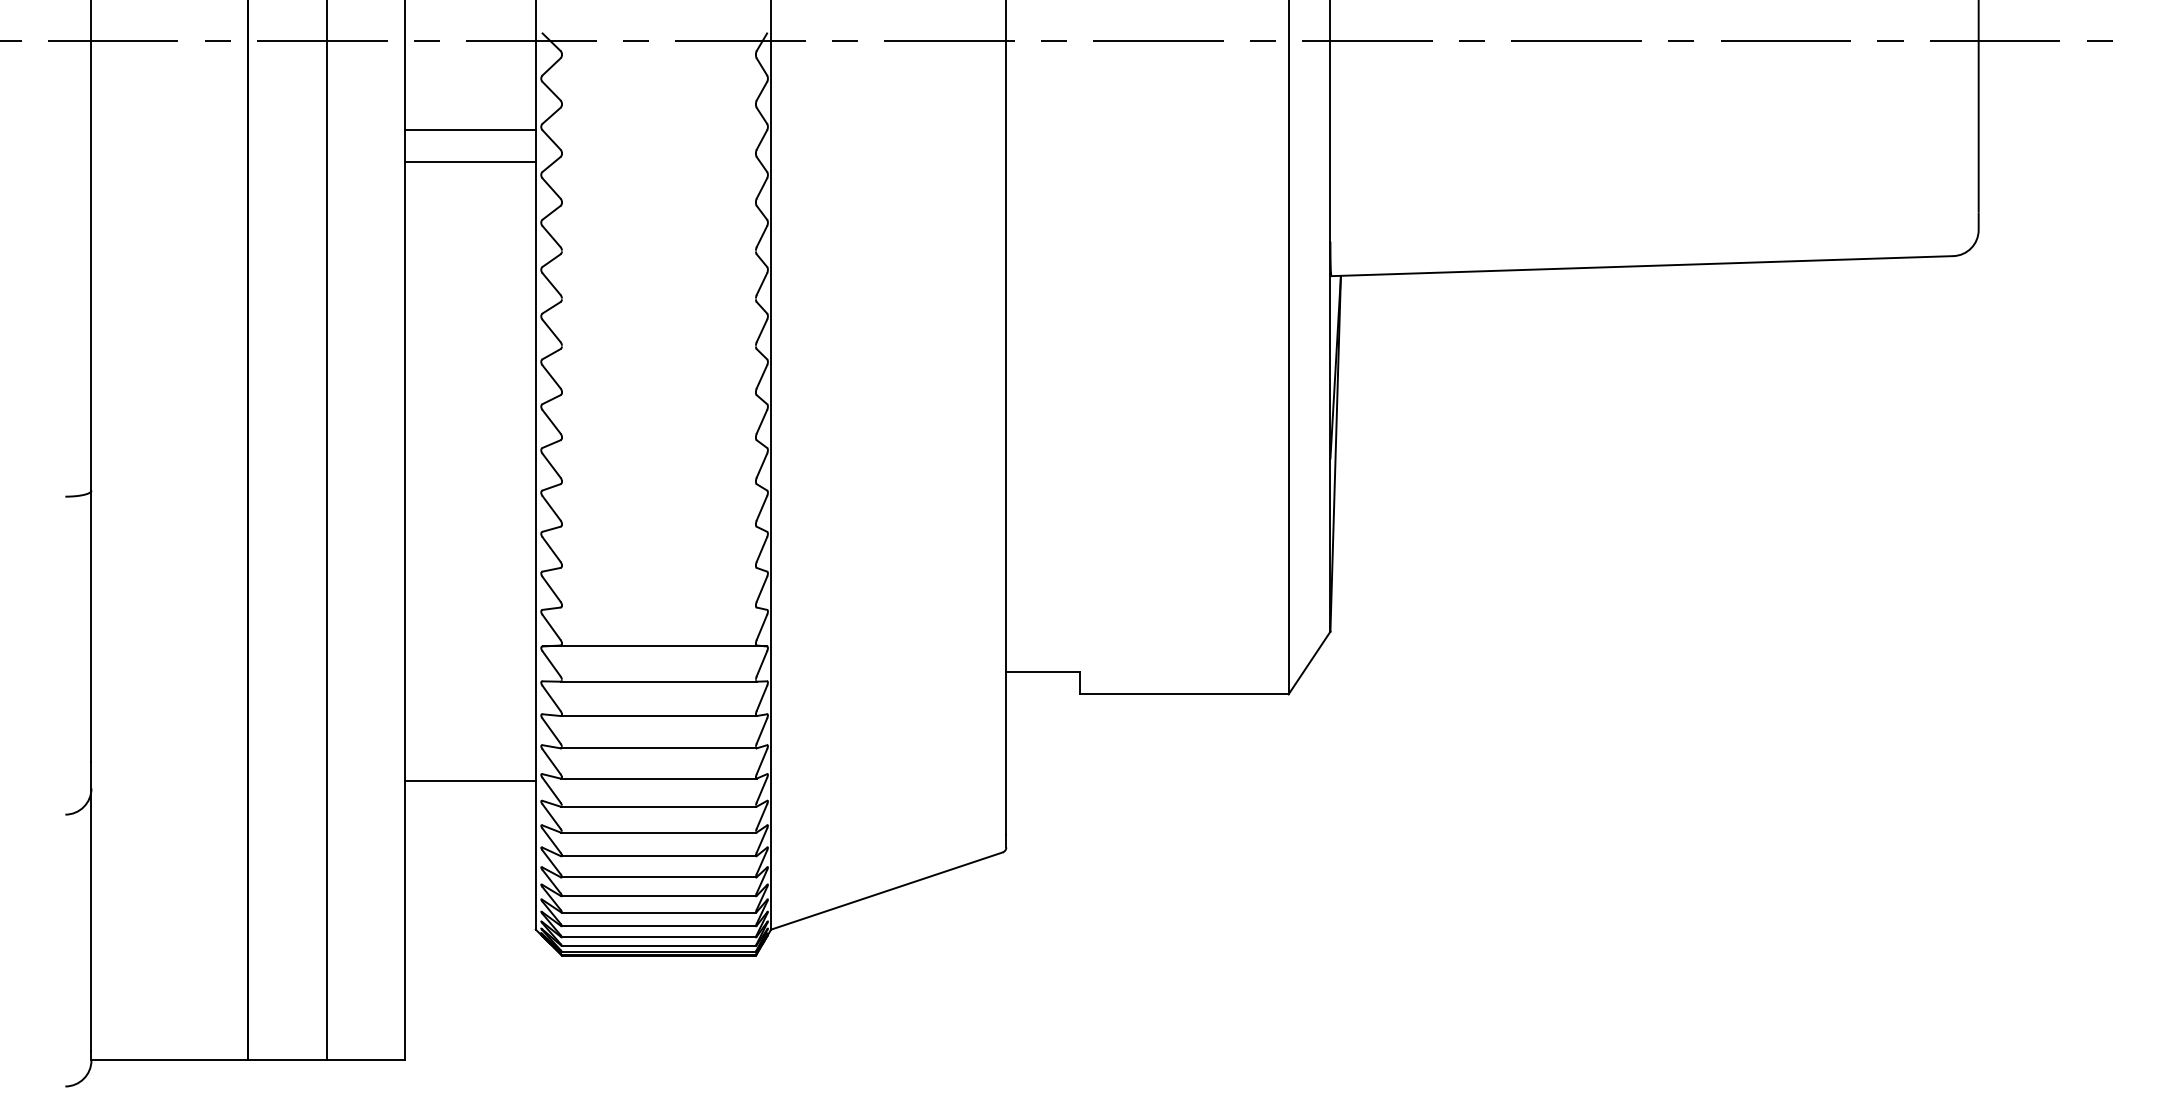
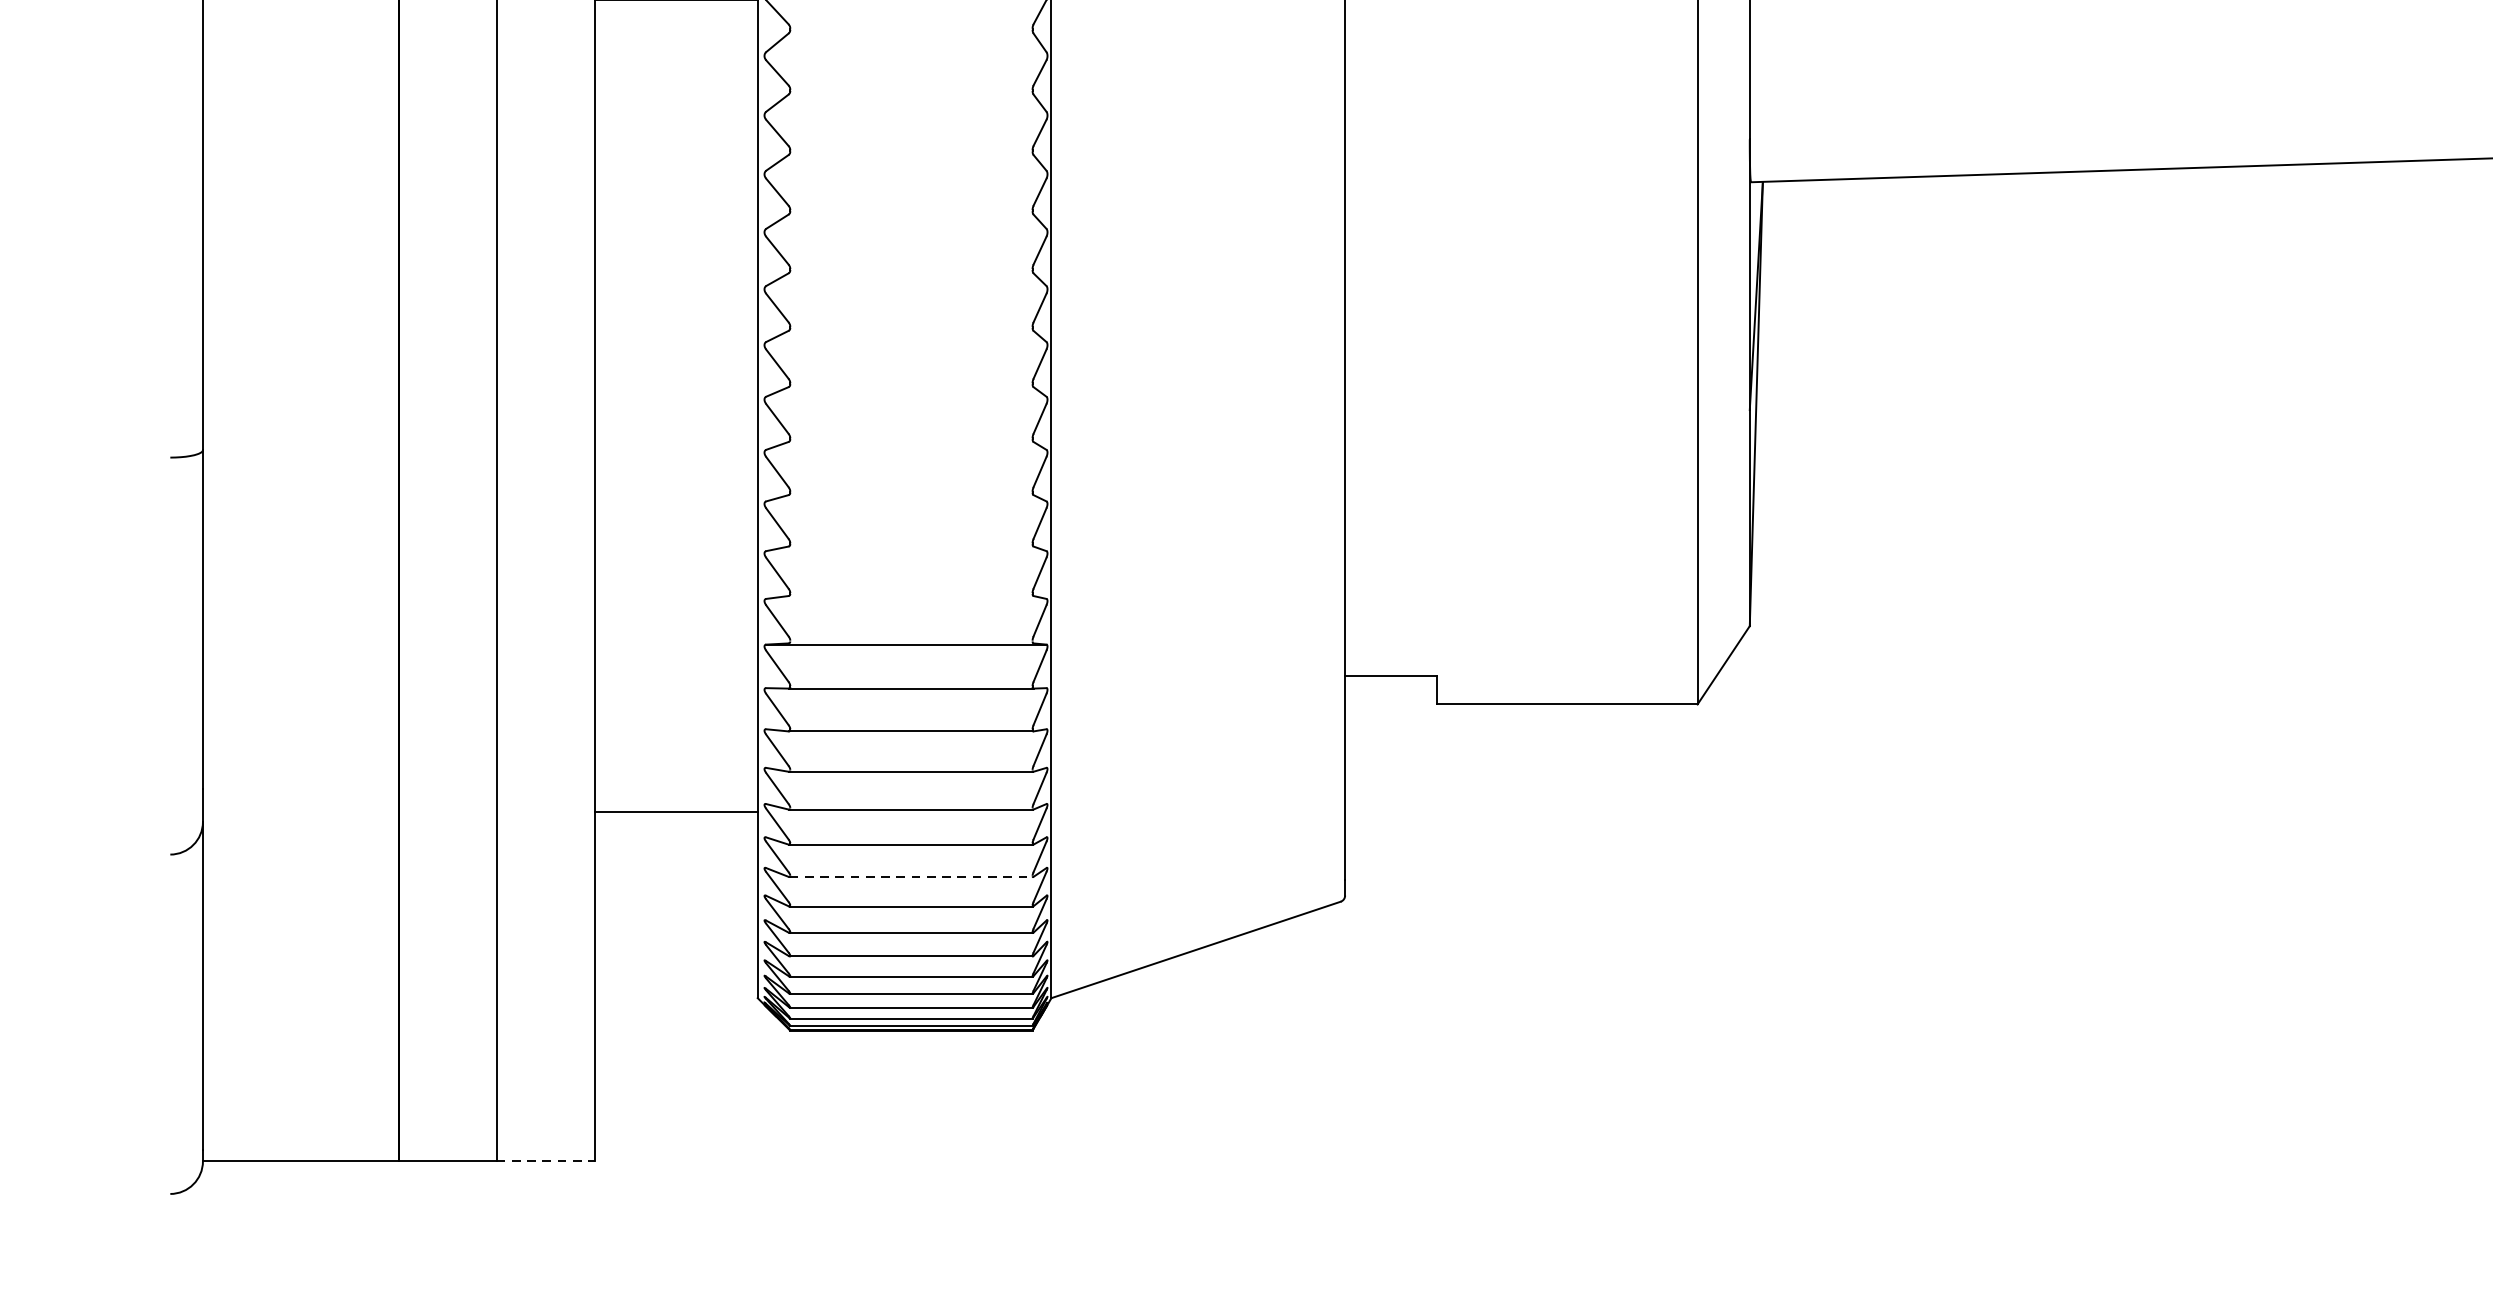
line: (470, 162) -> (676, 40), removed
line: (658, 832) -> (910, 876), solid -> dashed
line: (366, 1060) -> (546, 1161), solid -> dashed

